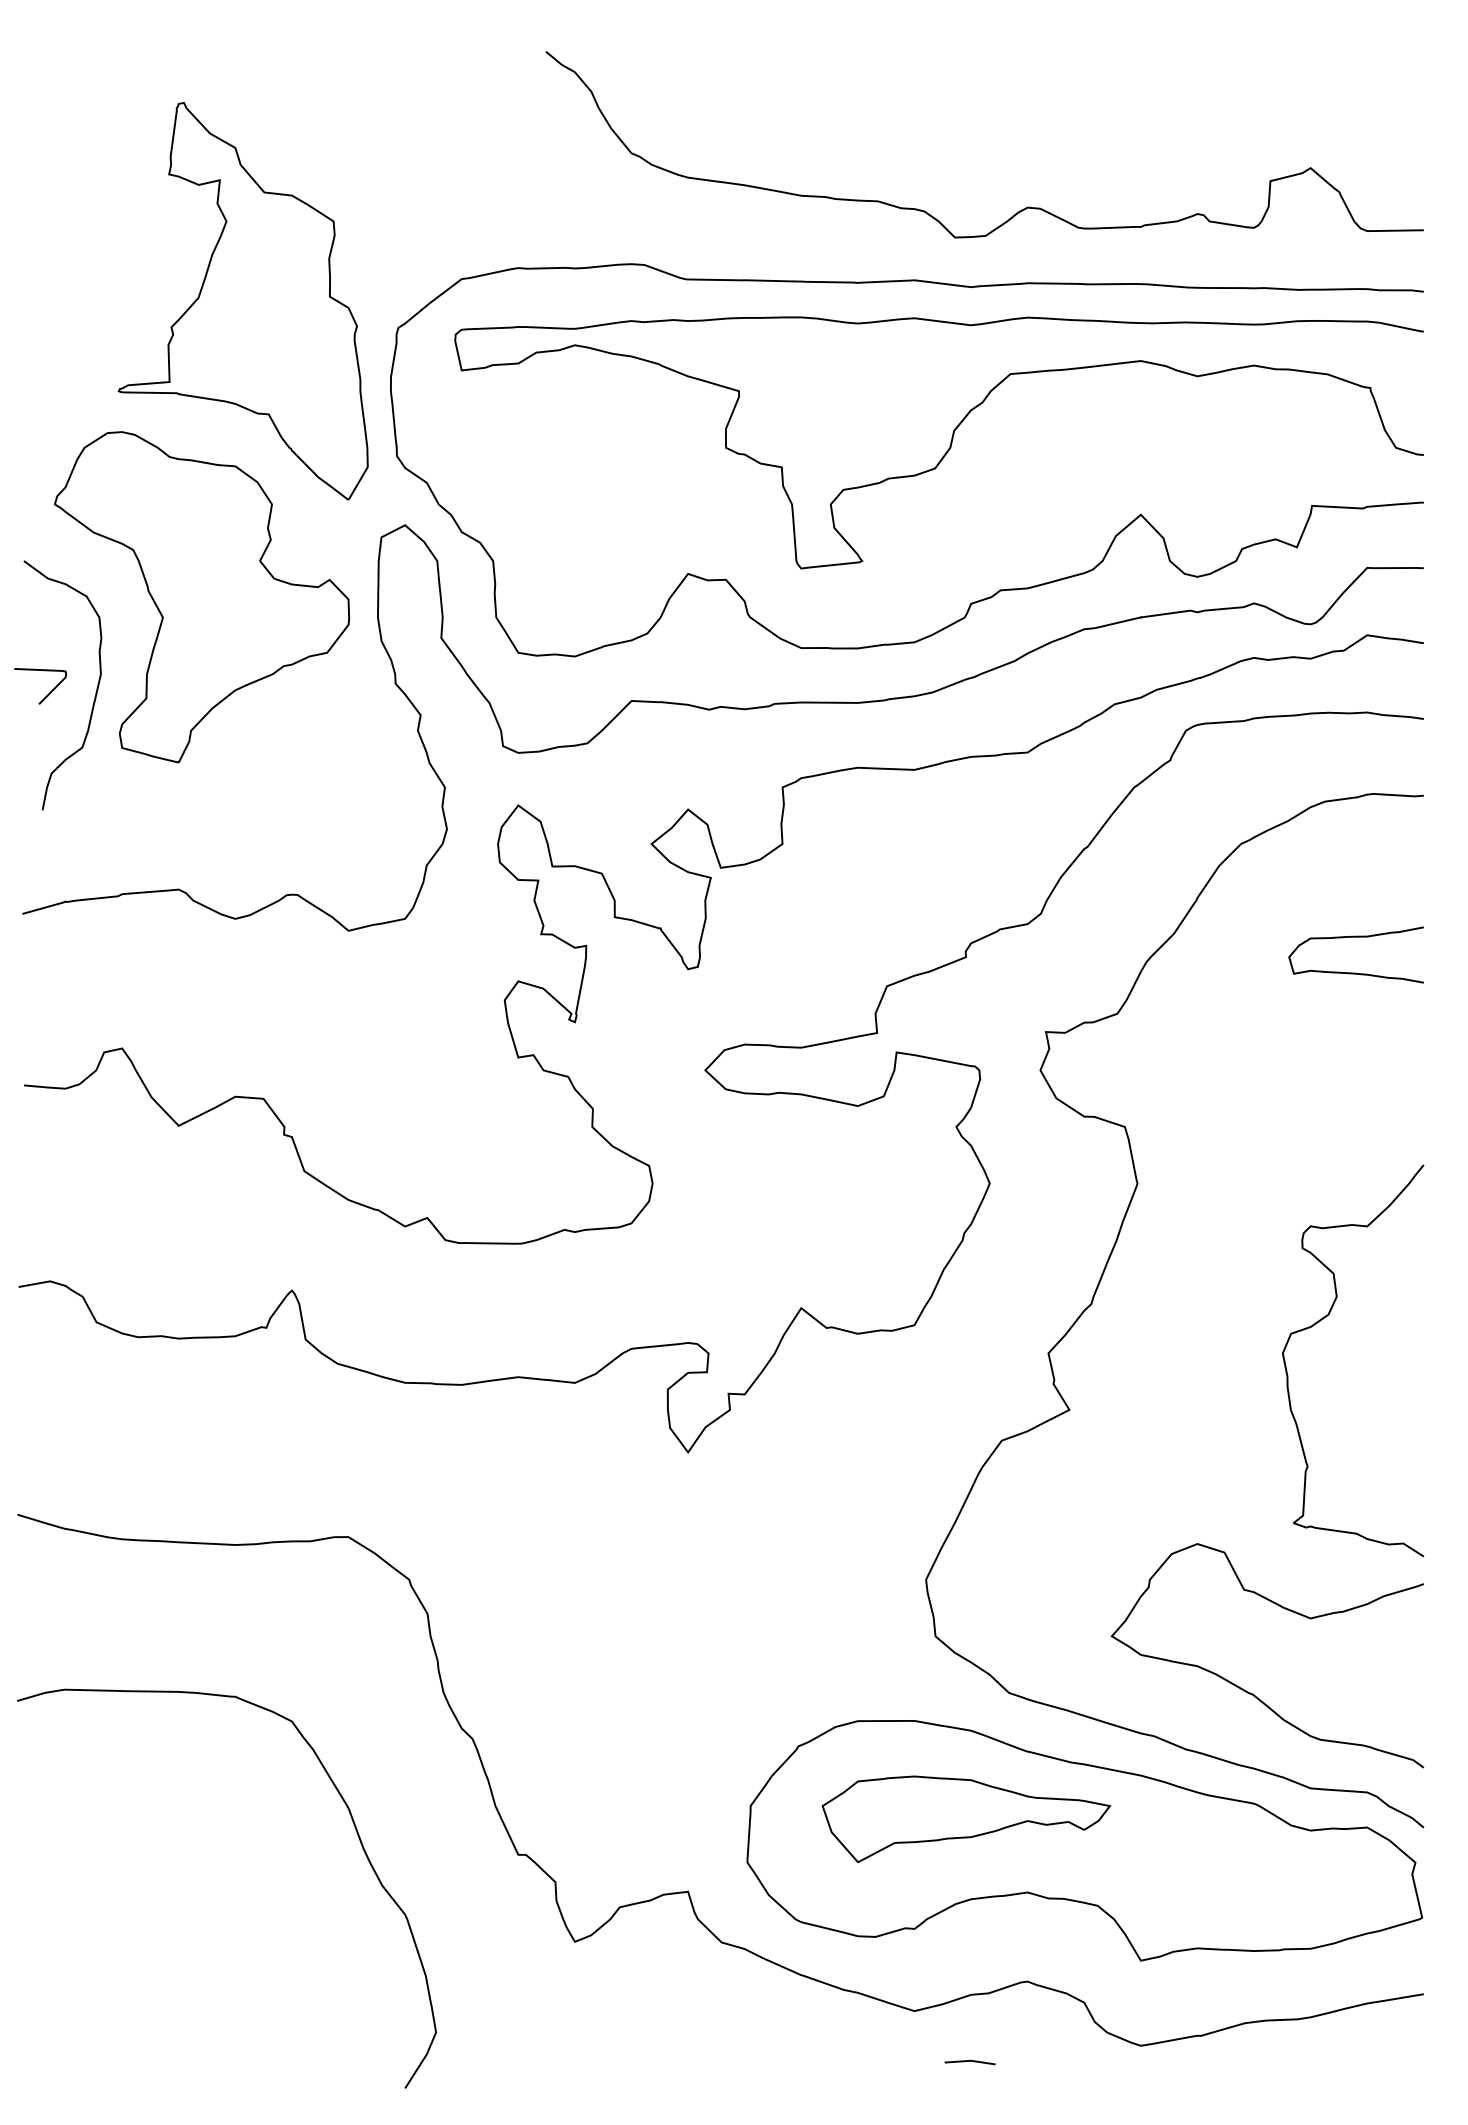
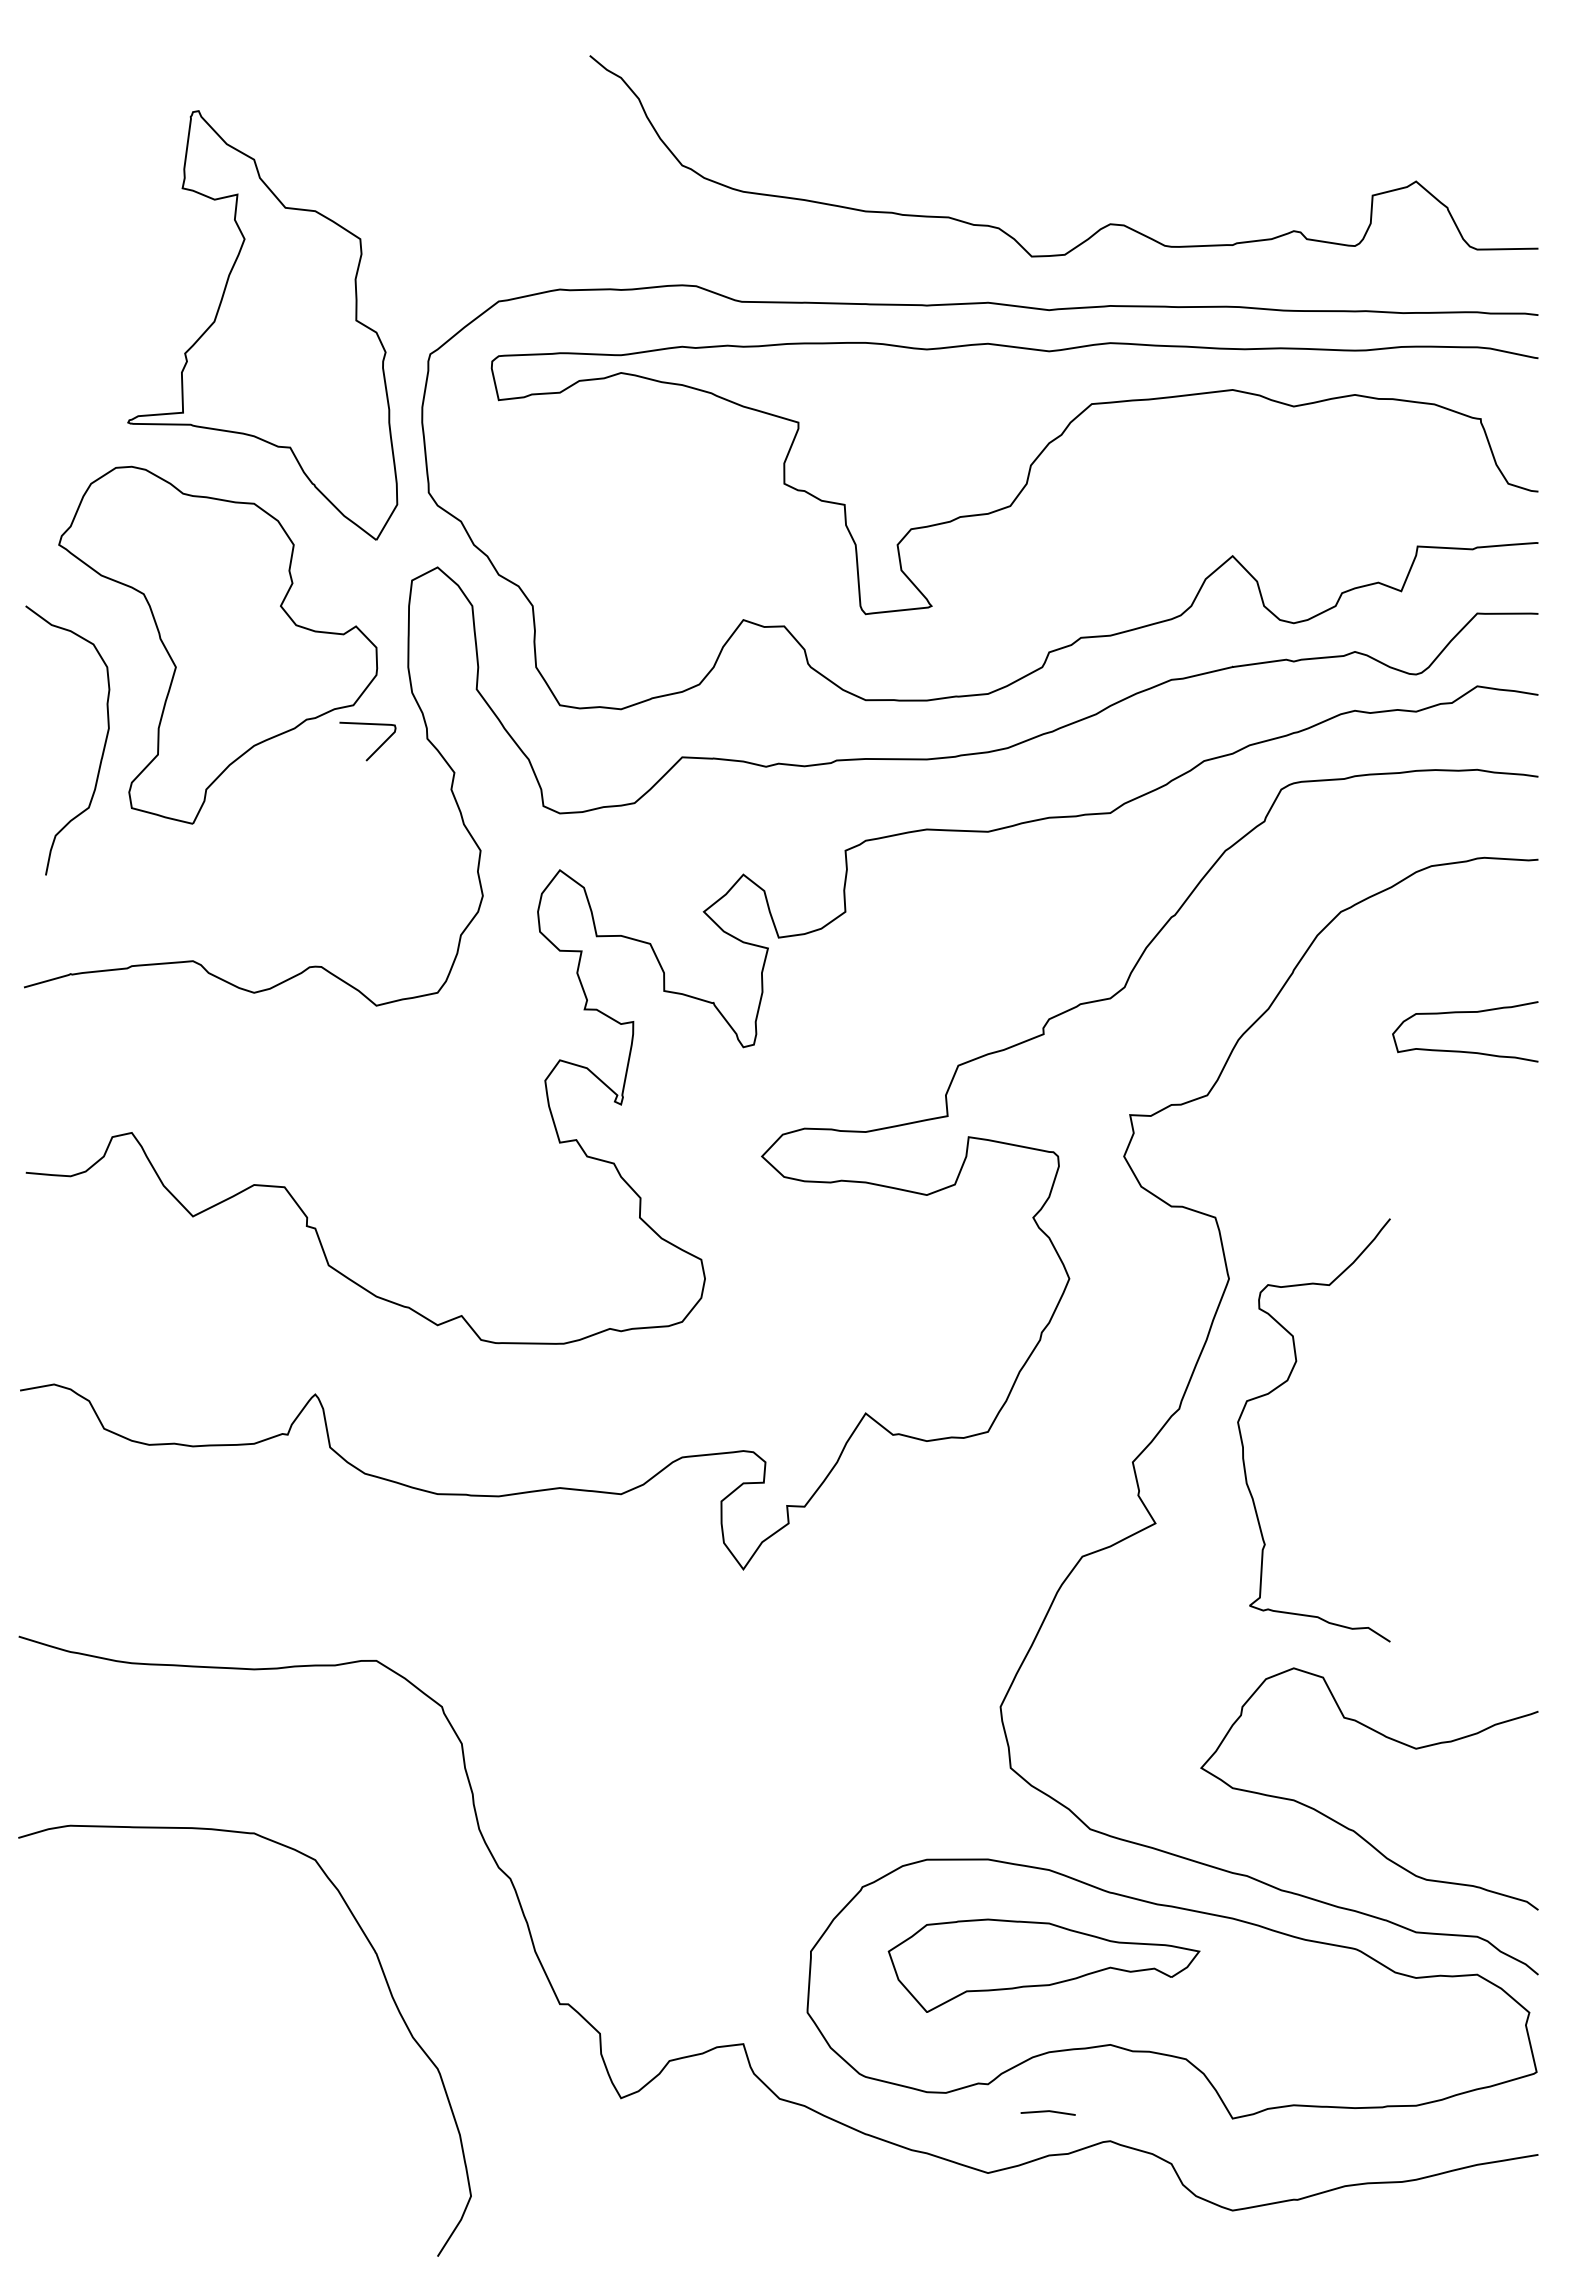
curve: (48, 693) -> (376, 749), moved
curve: (1326, 1317) -> (1285, 1383), moved
line: (969, 2061) -> (1047, 2111), moved

